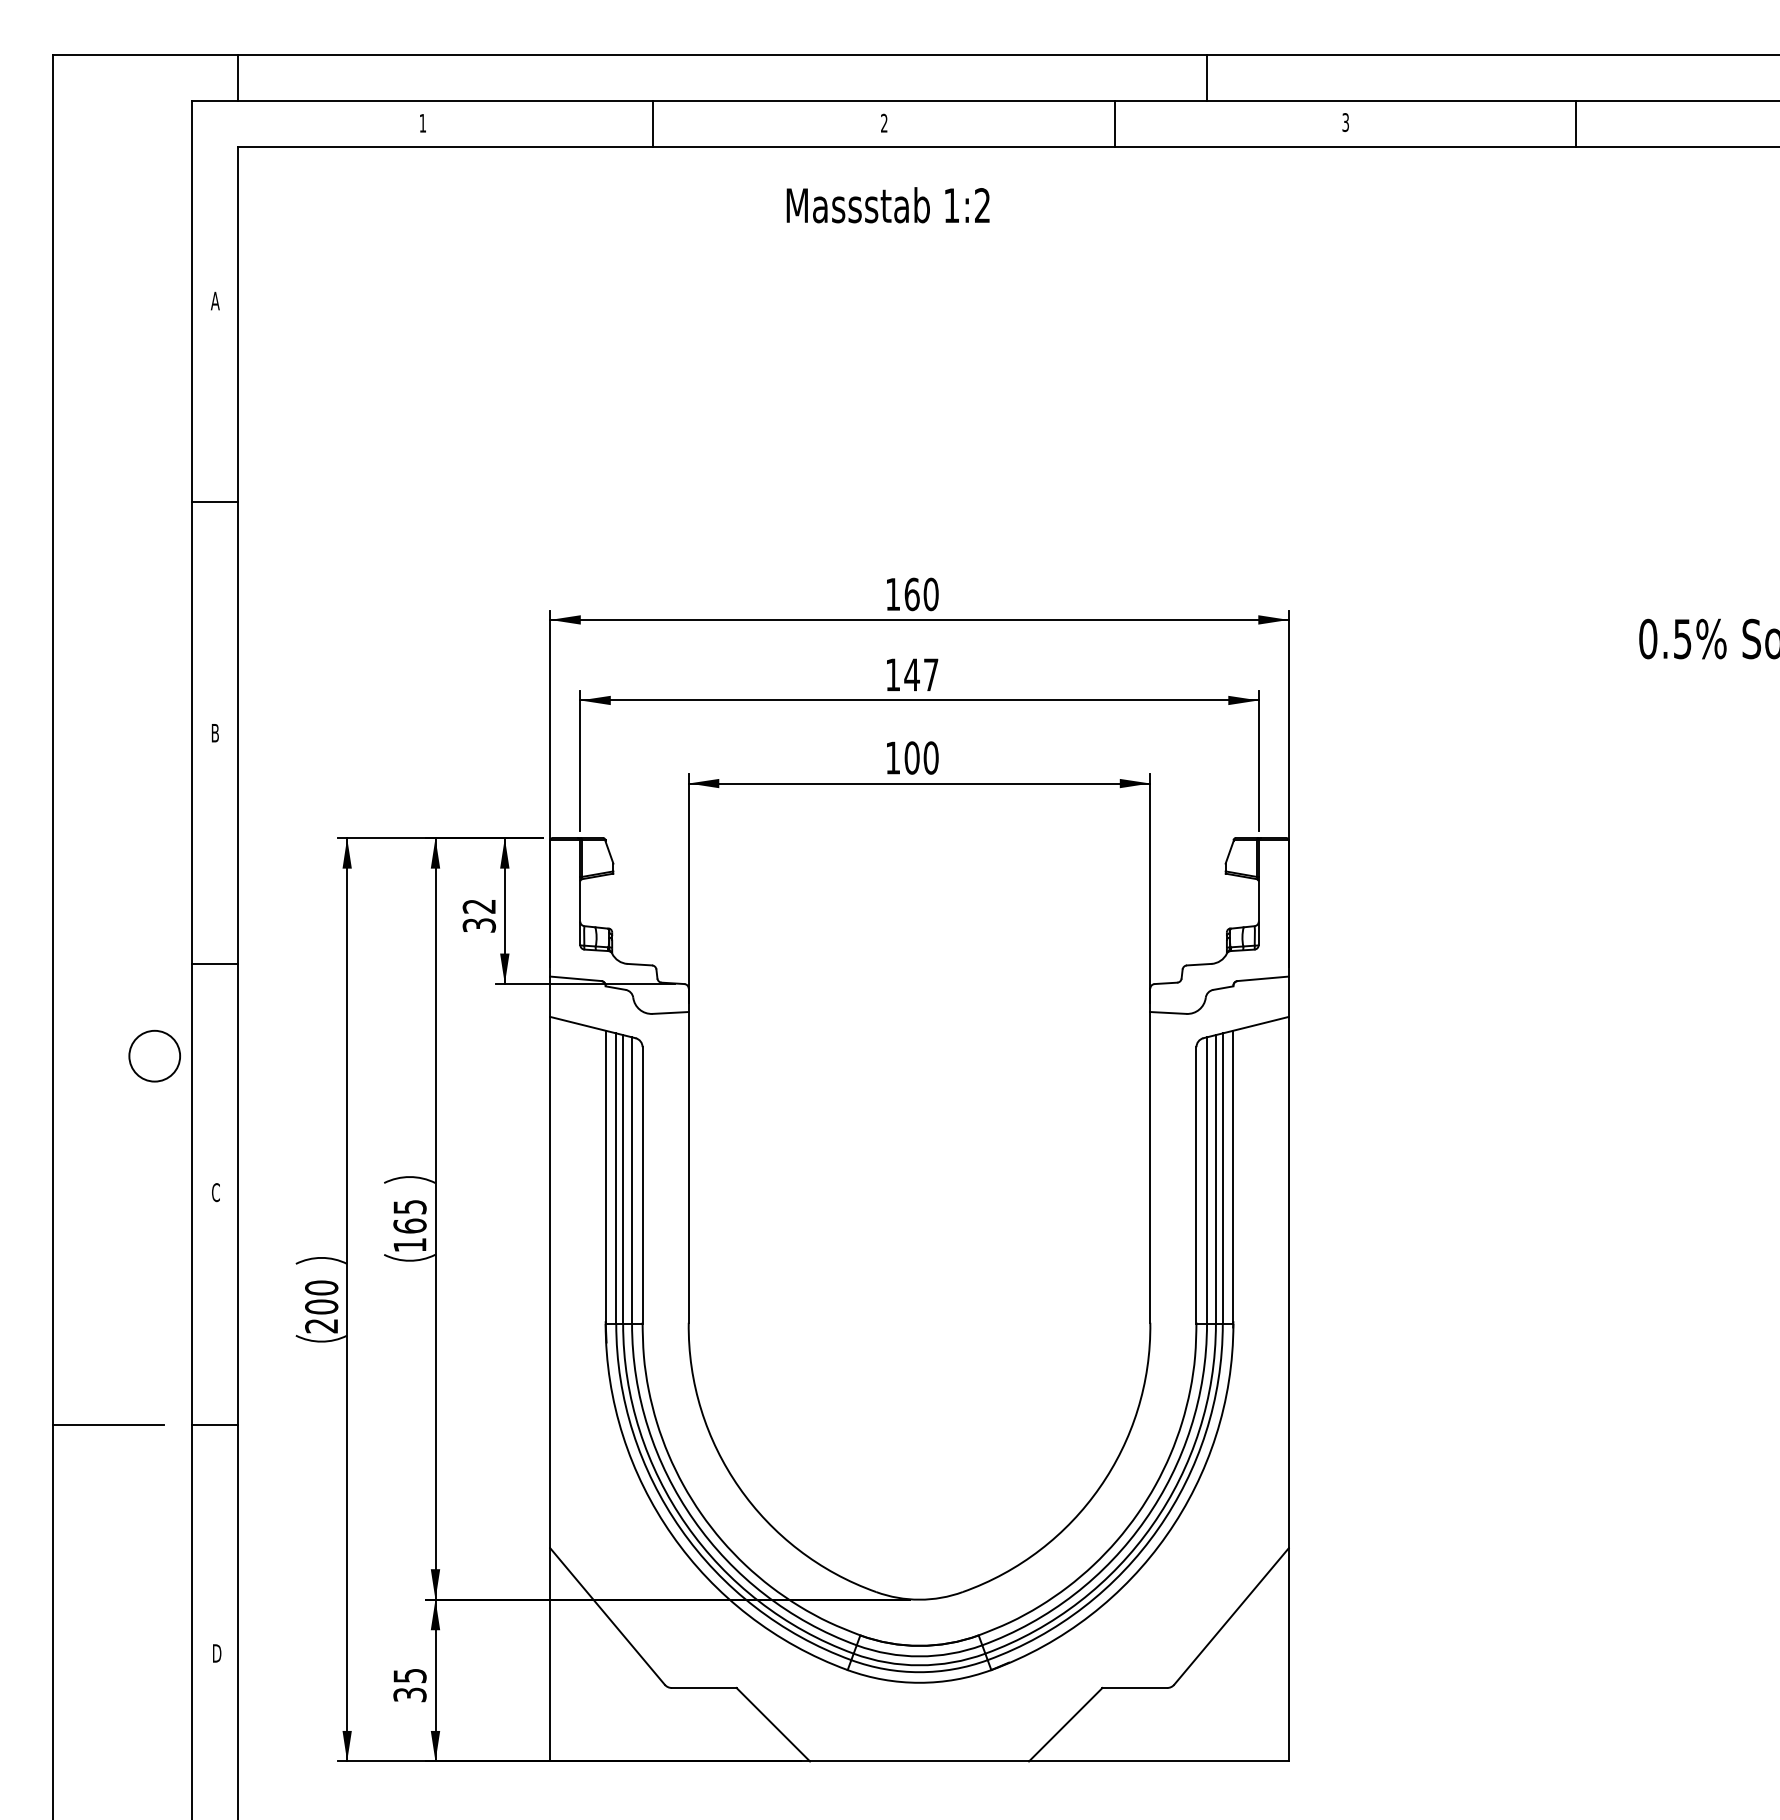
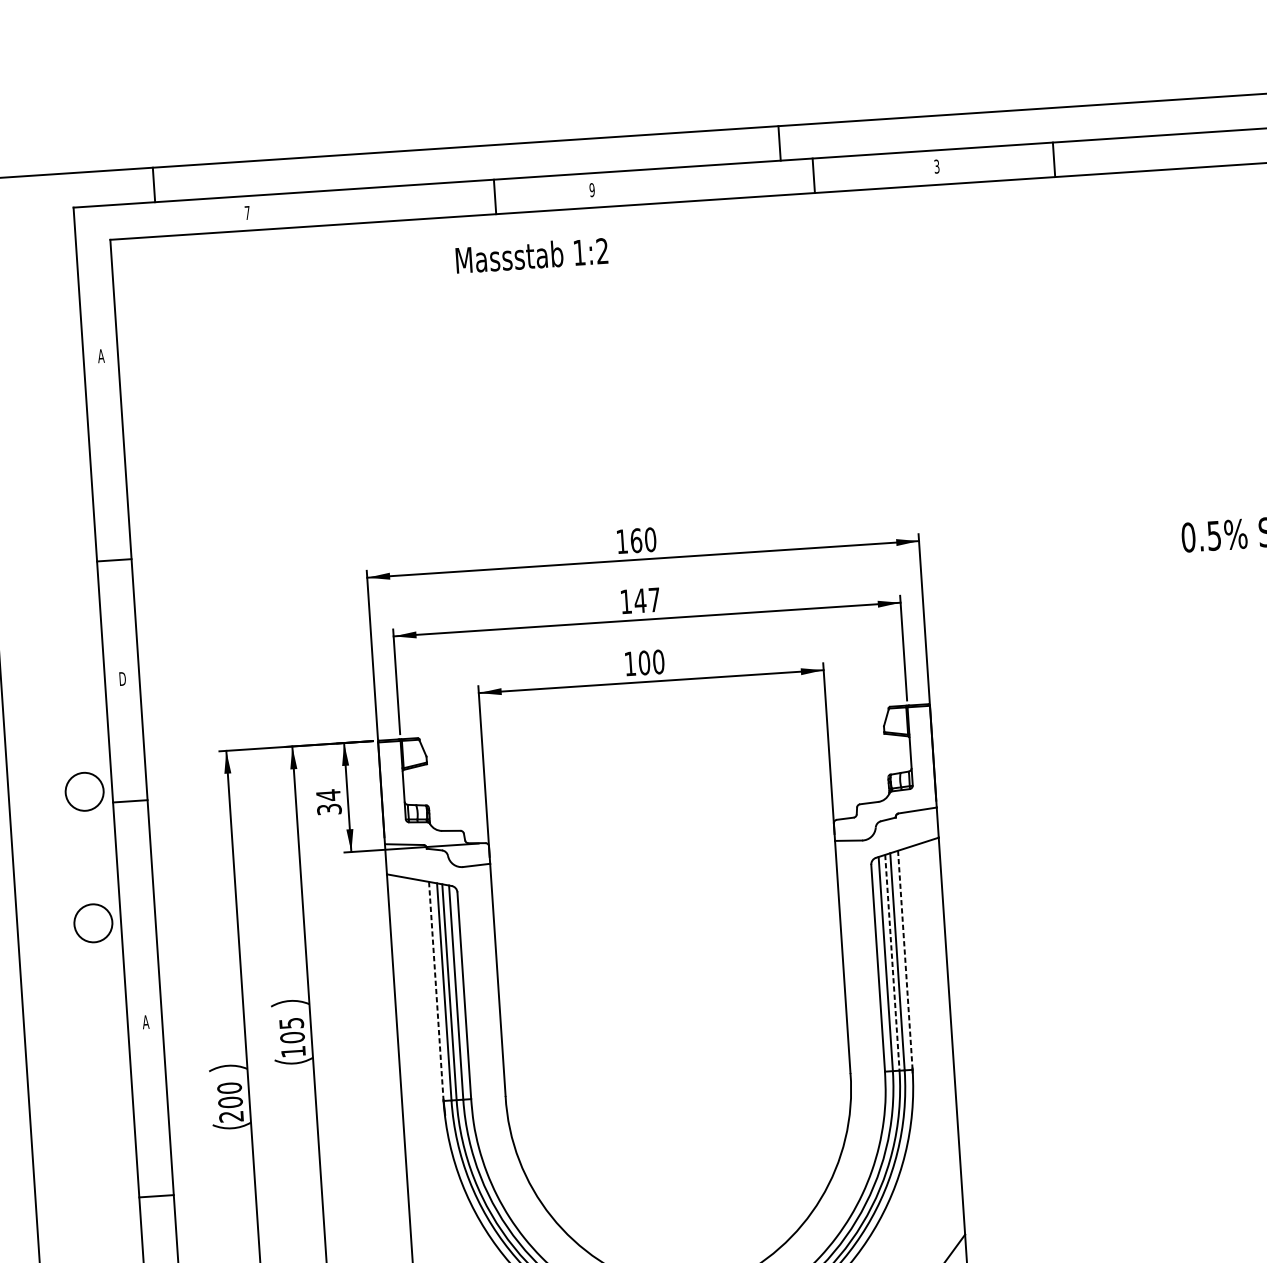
line: (237, 77) -> (153, 184), moved
line: (1207, 77) -> (779, 143), moved
text: (422, 123) -> (247, 213), 1 -> 7
line: (653, 123) -> (495, 196), moved
text: (883, 123) -> (591, 190), 2 -> 9
line: (1114, 123) -> (813, 175), moved
line: (1576, 123) -> (1054, 159), moved
text: (887, 205) -> (531, 255), moved
line: (214, 502) -> (114, 560), moved
text: (215, 733) -> (122, 679), B -> D
circle: (154, 879) -> (84, 791), added
text: (478, 906) -> (327, 795), 32 -> 34
line: (214, 963) -> (130, 801), moved
line: (605, 1177) -> (436, 991), solid -> dashed
line: (1233, 1177) -> (905, 960), solid -> dashed
line: (1215, 1180) -> (892, 963), solid -> dashed
text: (215, 1192) -> (145, 1022), C -> A
text: (409, 1225) -> (292, 1037), 165 -> 105
line: (108, 1425) -> (77, 1201), removed

